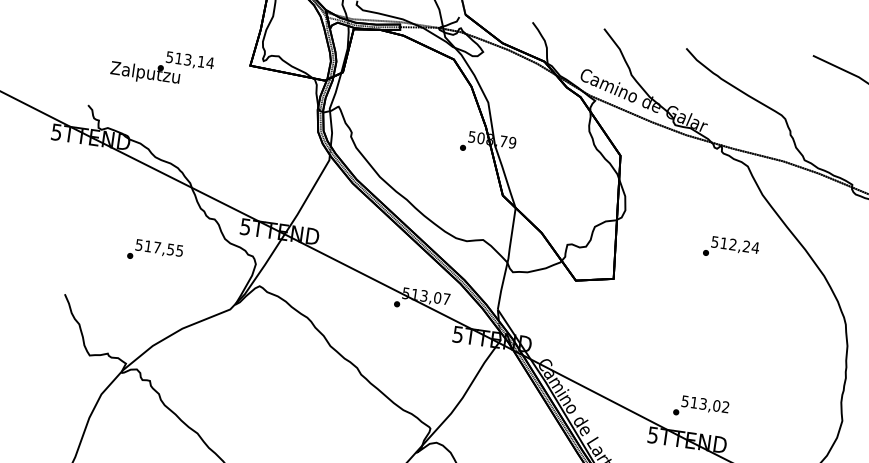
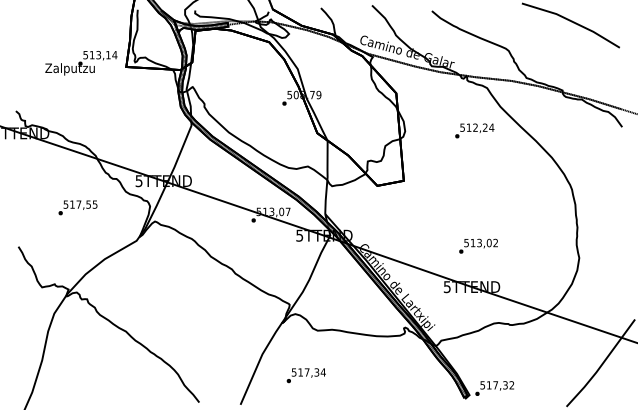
text: (162, 68) -> (81, 63), moved
text: (731, 248) -> (474, 130), moved
text: (701, 407) -> (478, 245), moved

